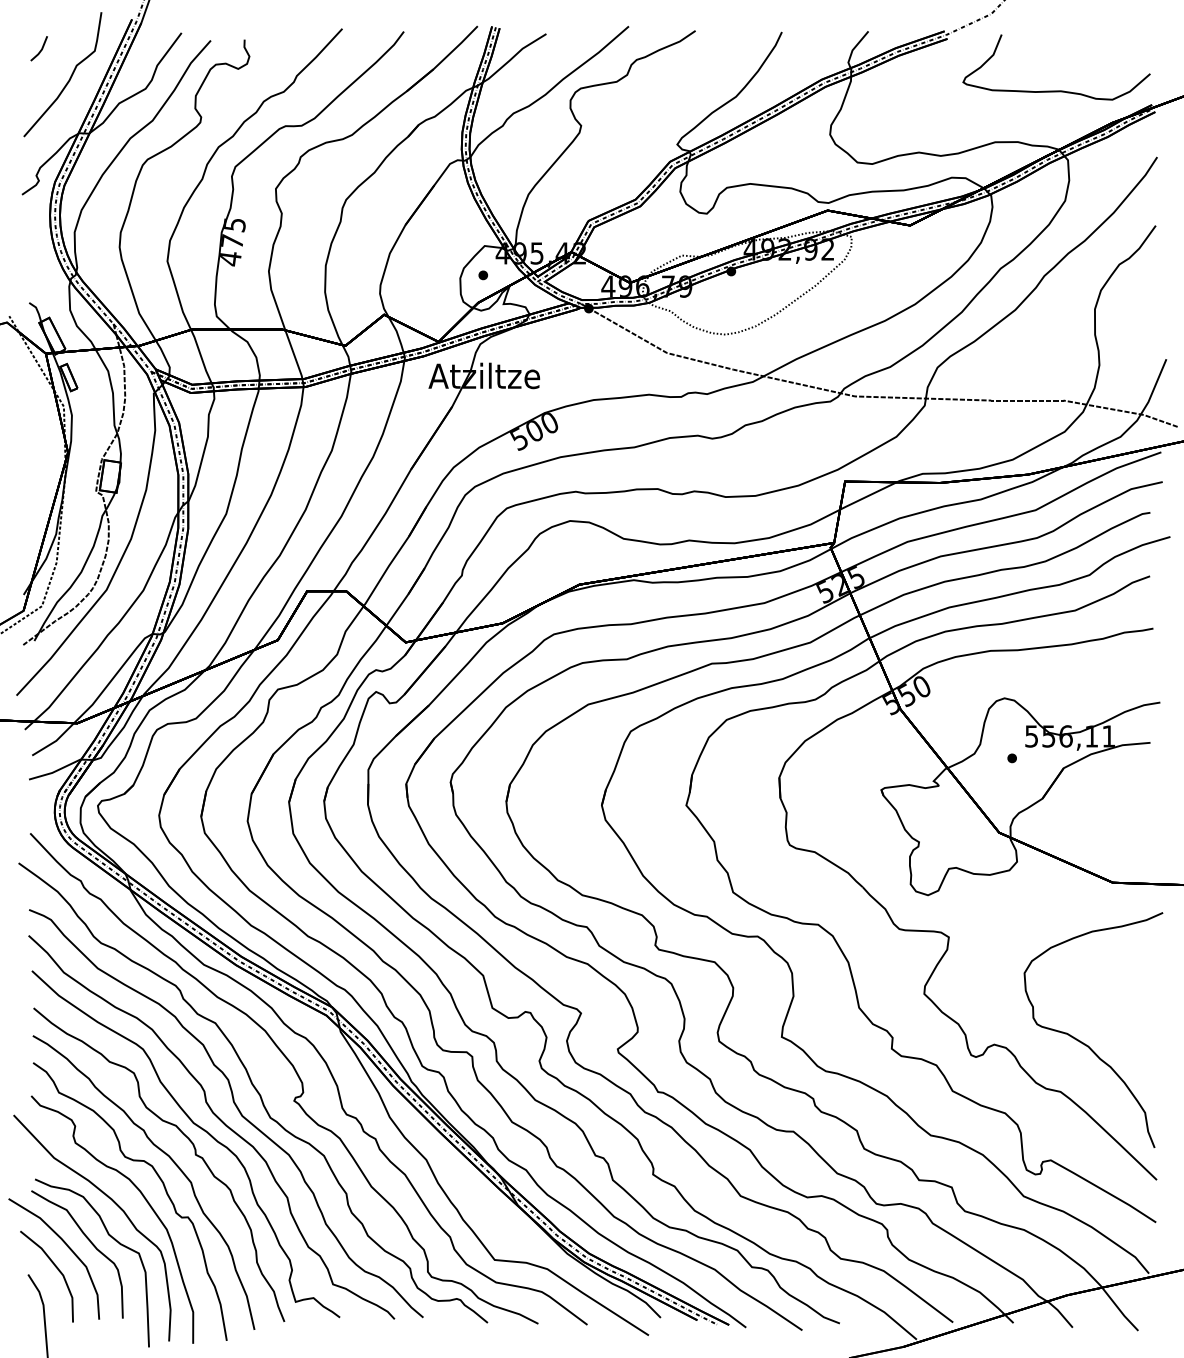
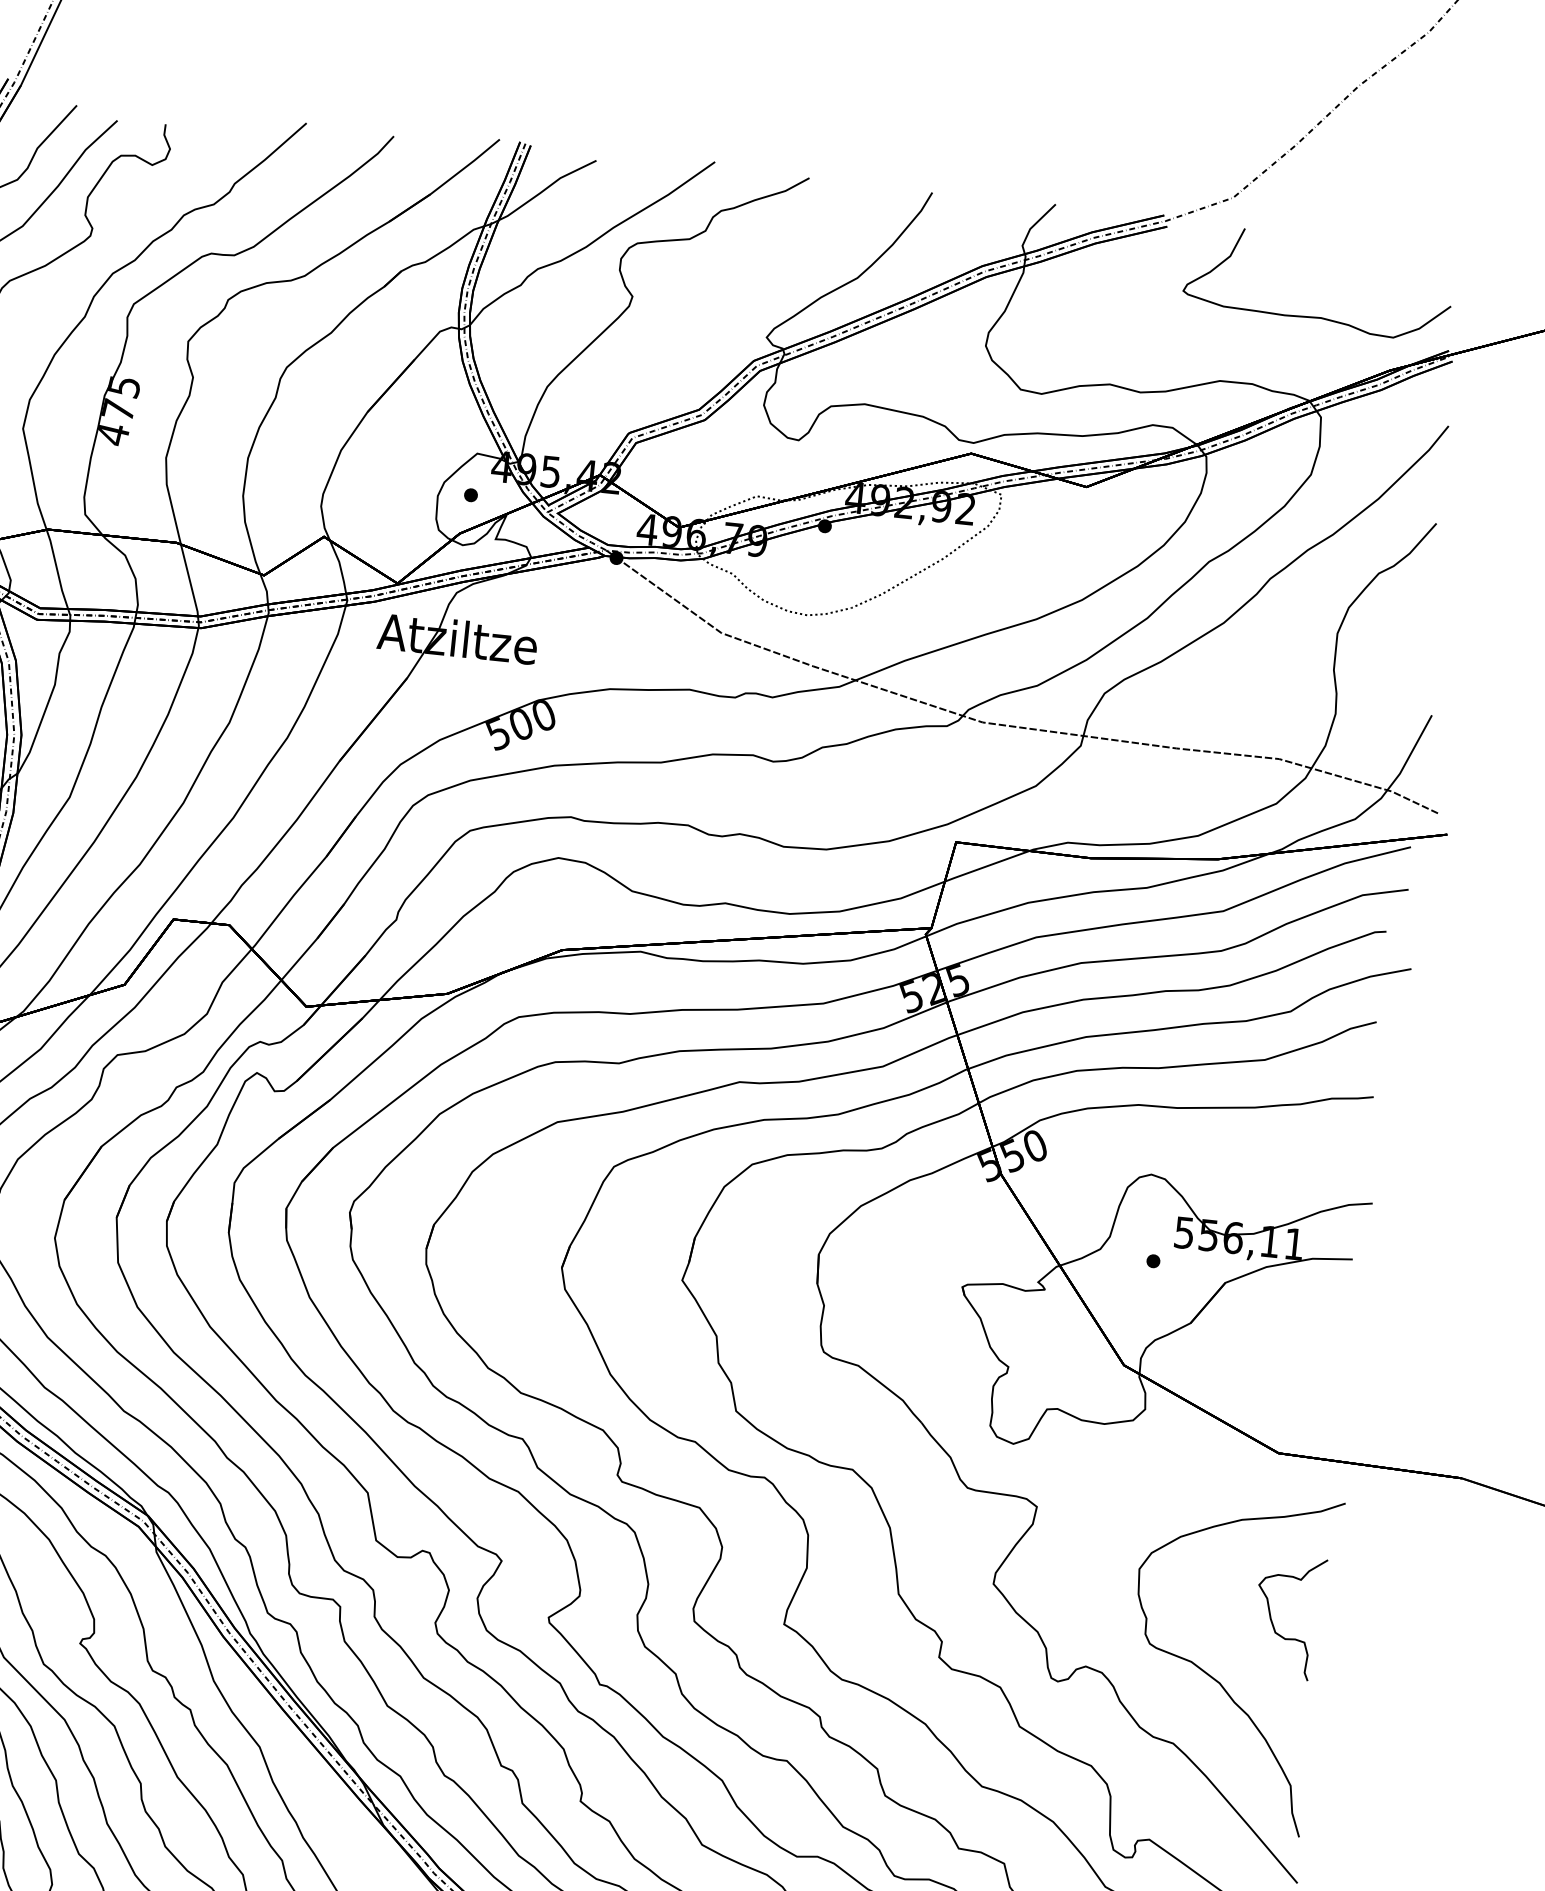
curve: (1121, 1000) -> (1273, 1622), added

